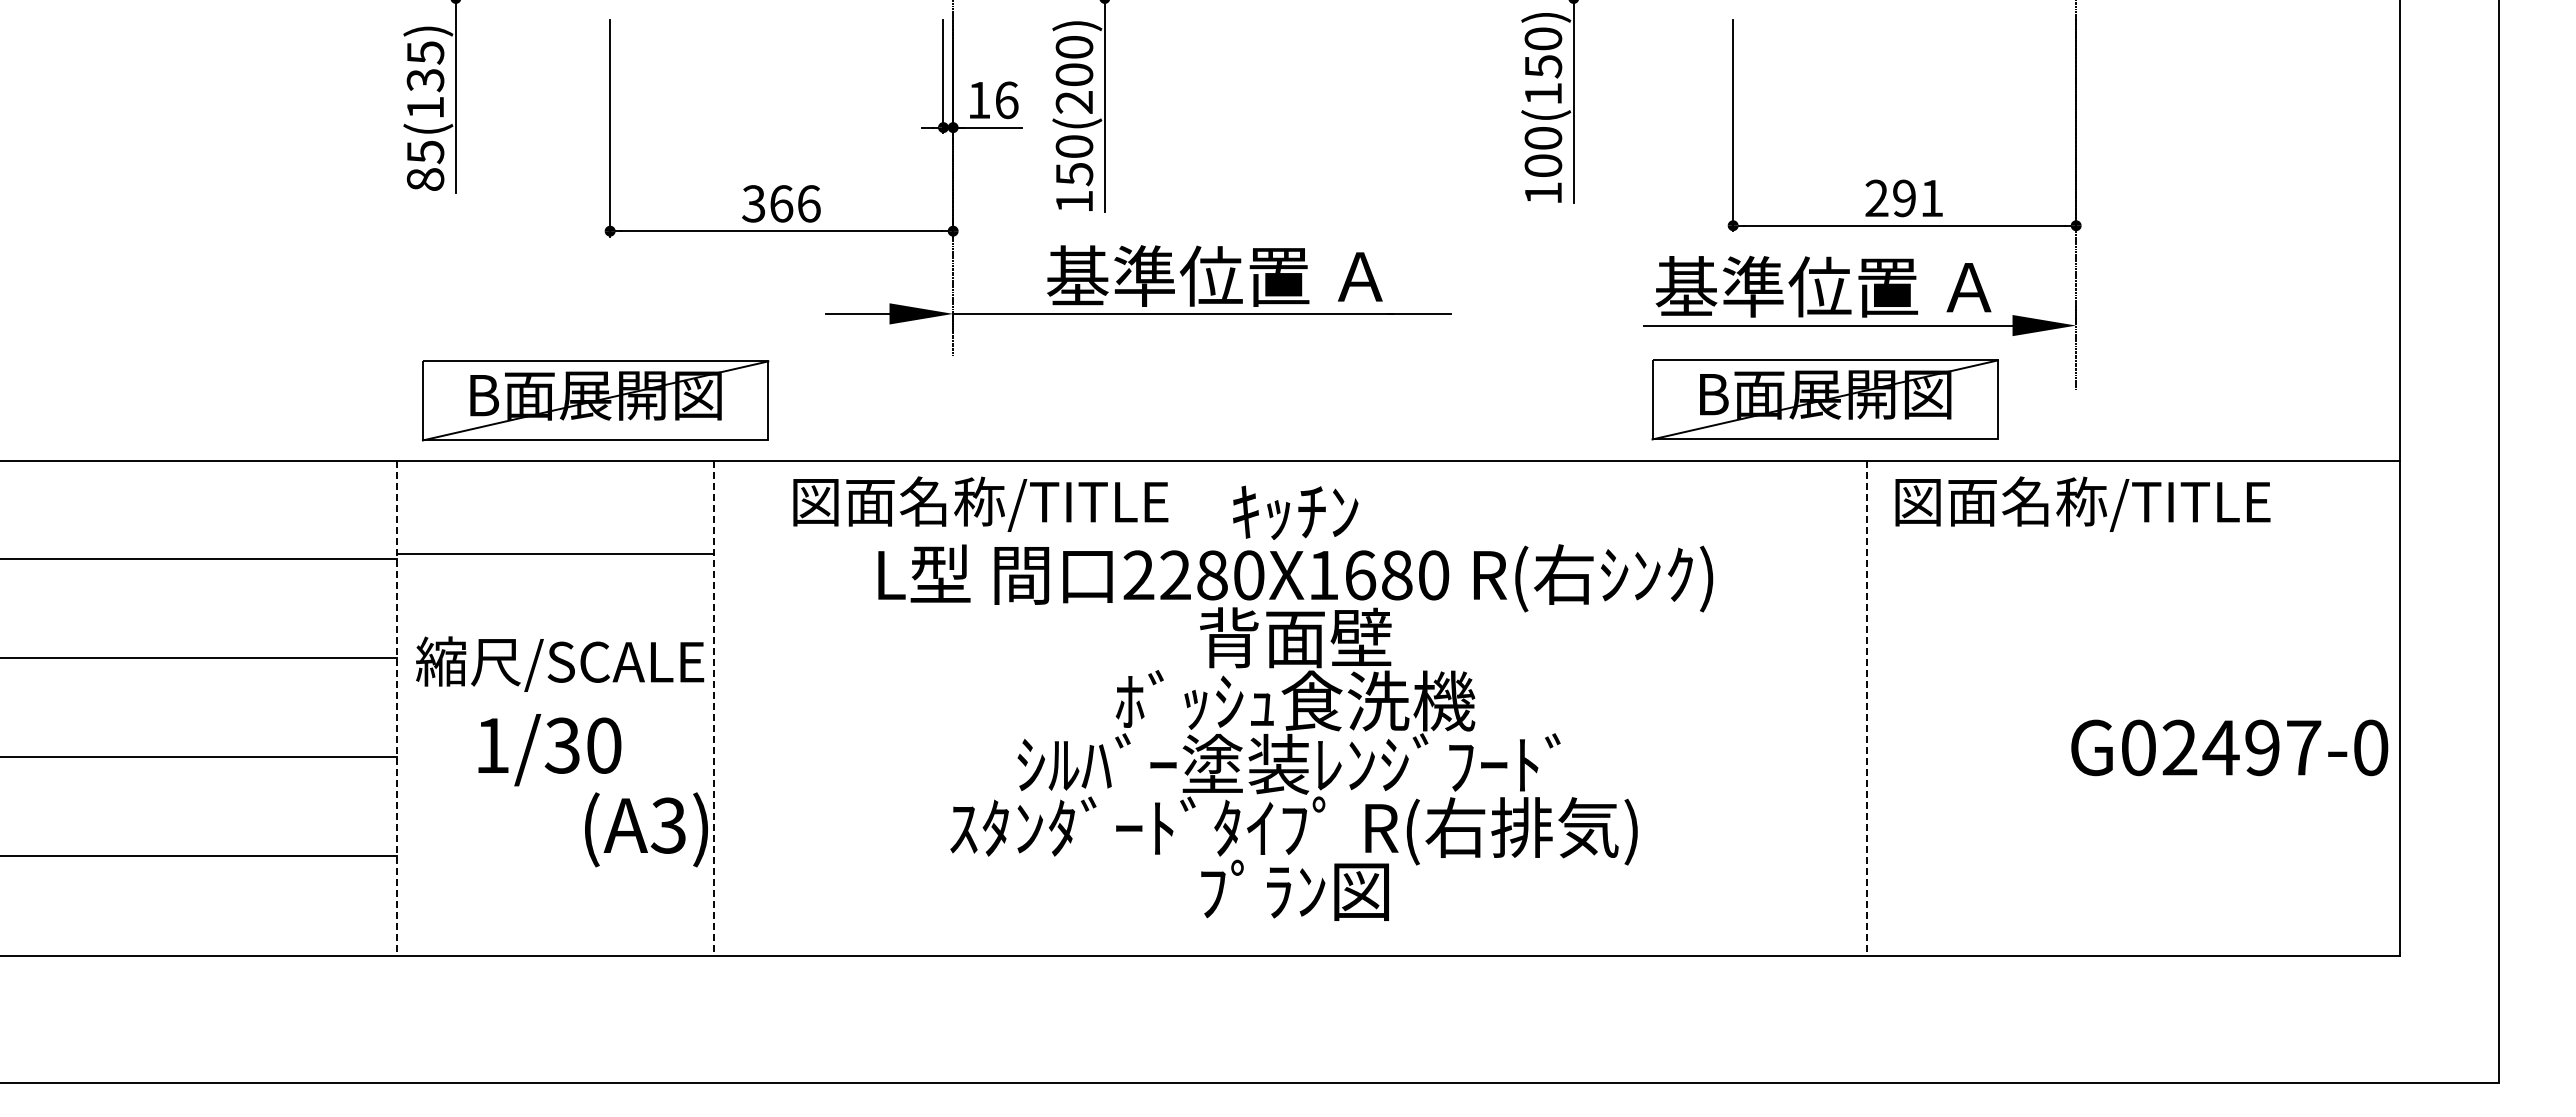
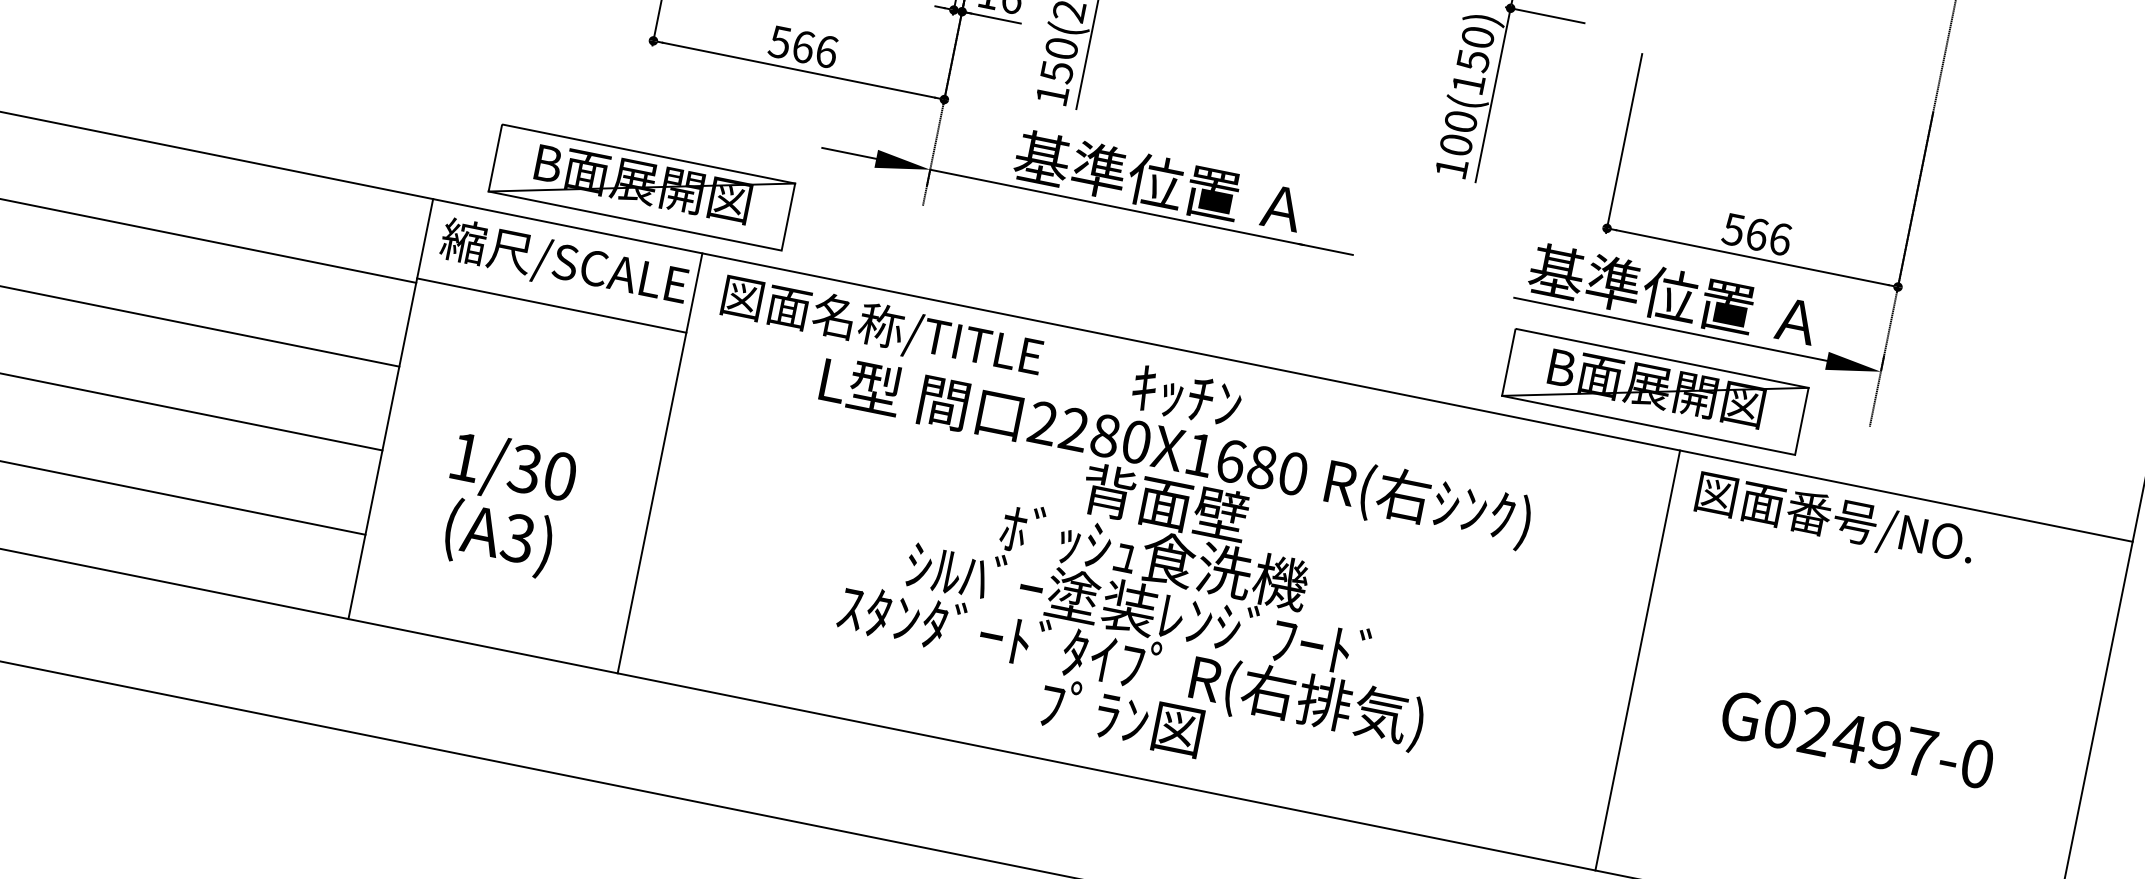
text: (1904, 198) -> (1757, 234), 291 -> 566
text: (753, 203) -> (779, 41), 366 -> 566
part: (595, 400) -> (641, 187), moved
text: (2136, 501) -> (1902, 531), 図面名称/TITLE -> 図面番号/NO.
text: (980, 503) -> (881, 327), moved
text: (560, 663) -> (564, 263), moved
line: (396, 708) -> (390, 409), dashed -> solid
line: (714, 708) -> (660, 463), dashed -> solid
line: (1866, 708) -> (1637, 660), dashed -> solid
text: (2229, 747) -> (1857, 739), moved
text: (646, 829) -> (498, 537), moved

